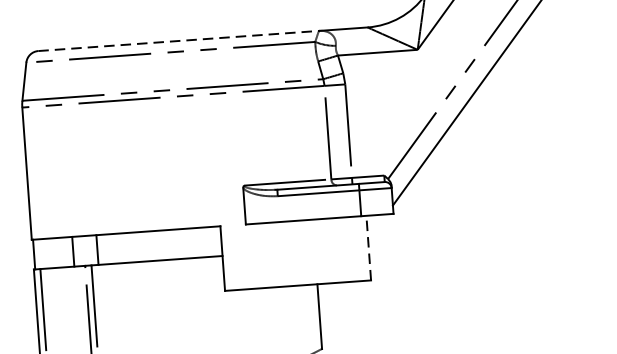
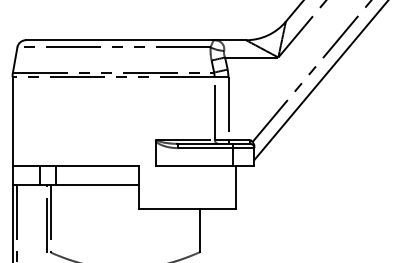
line: (179, 41) -> (120, 40), dashed -> solid
line: (368, 248) -> (236, 187), dashed -> solid

